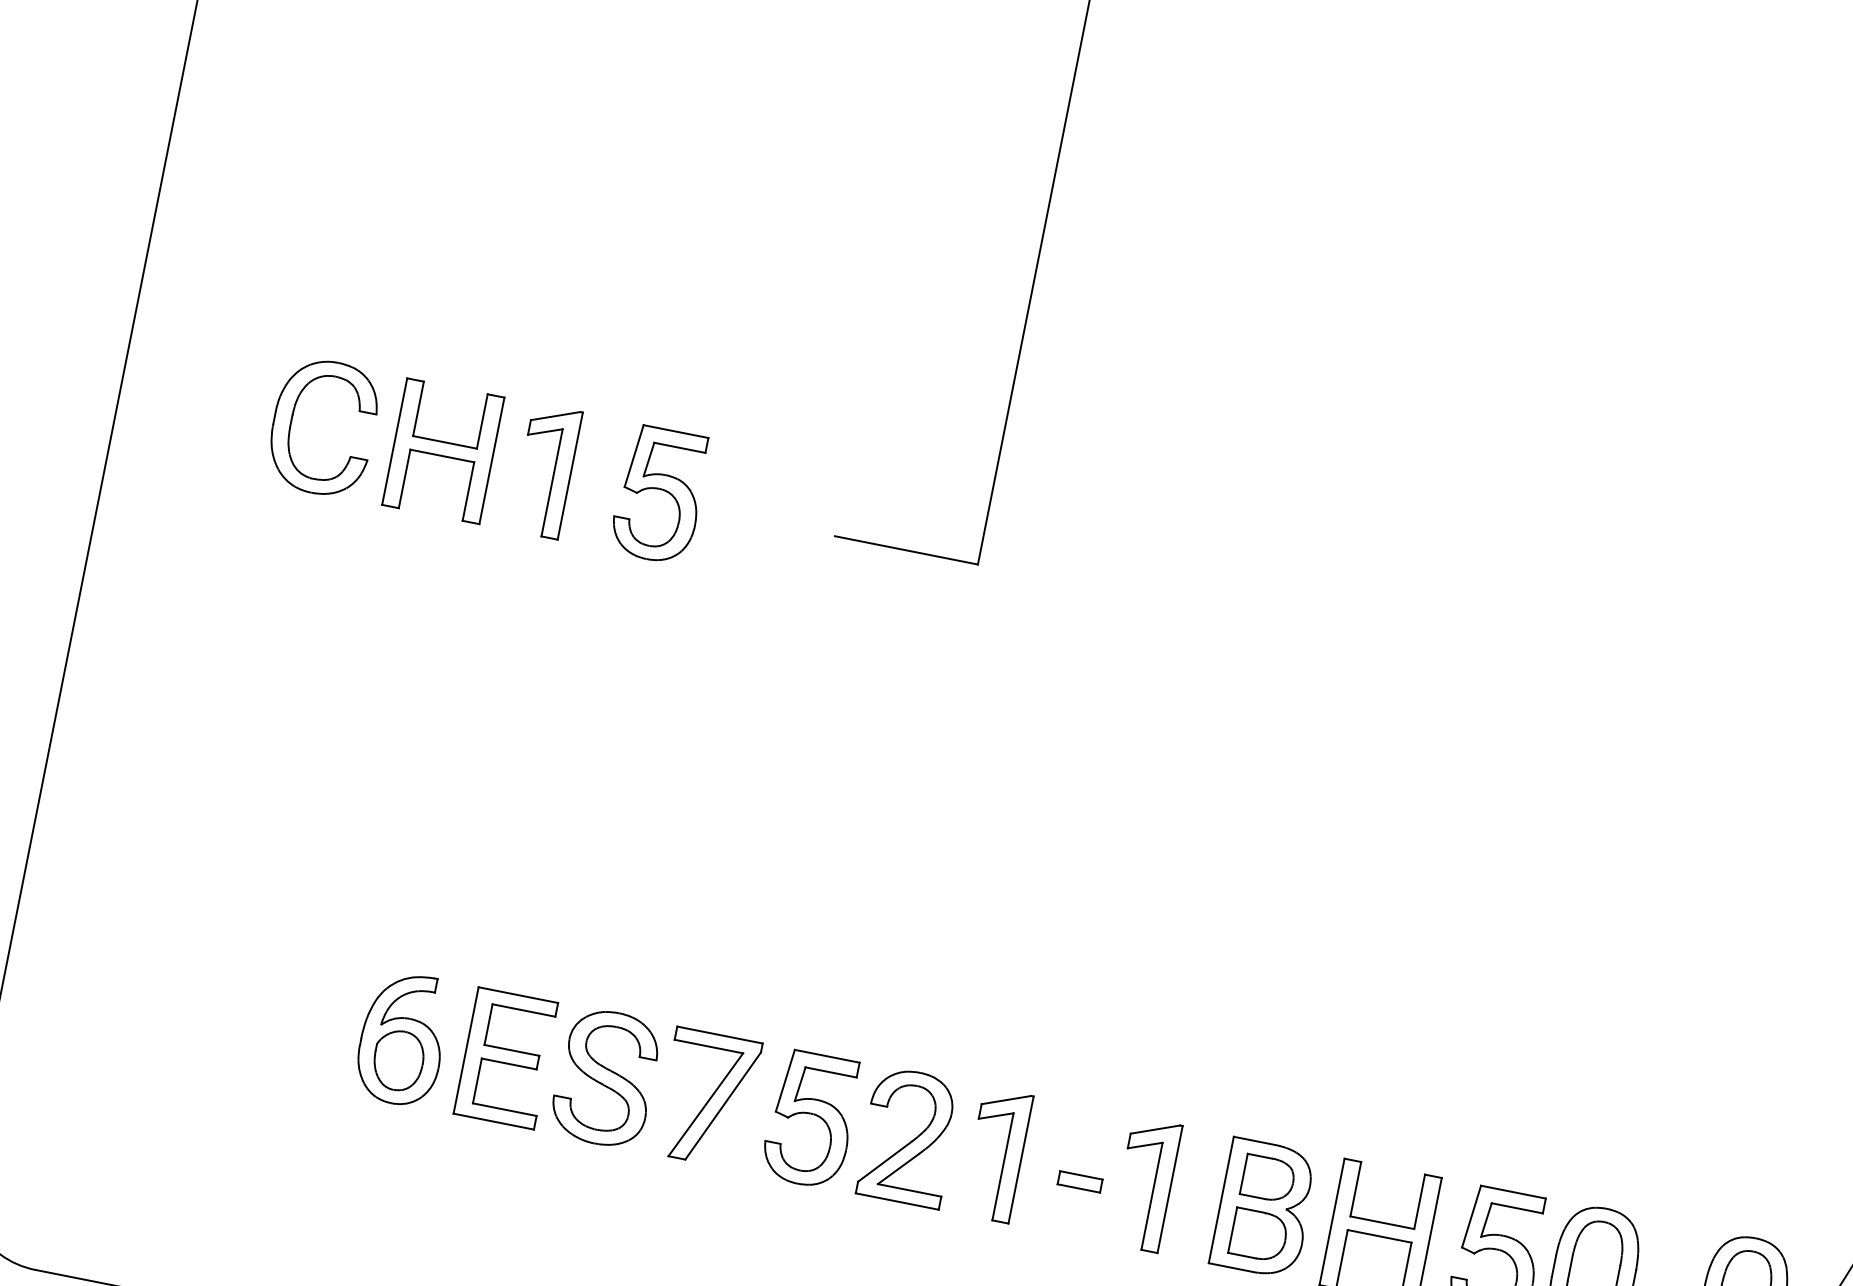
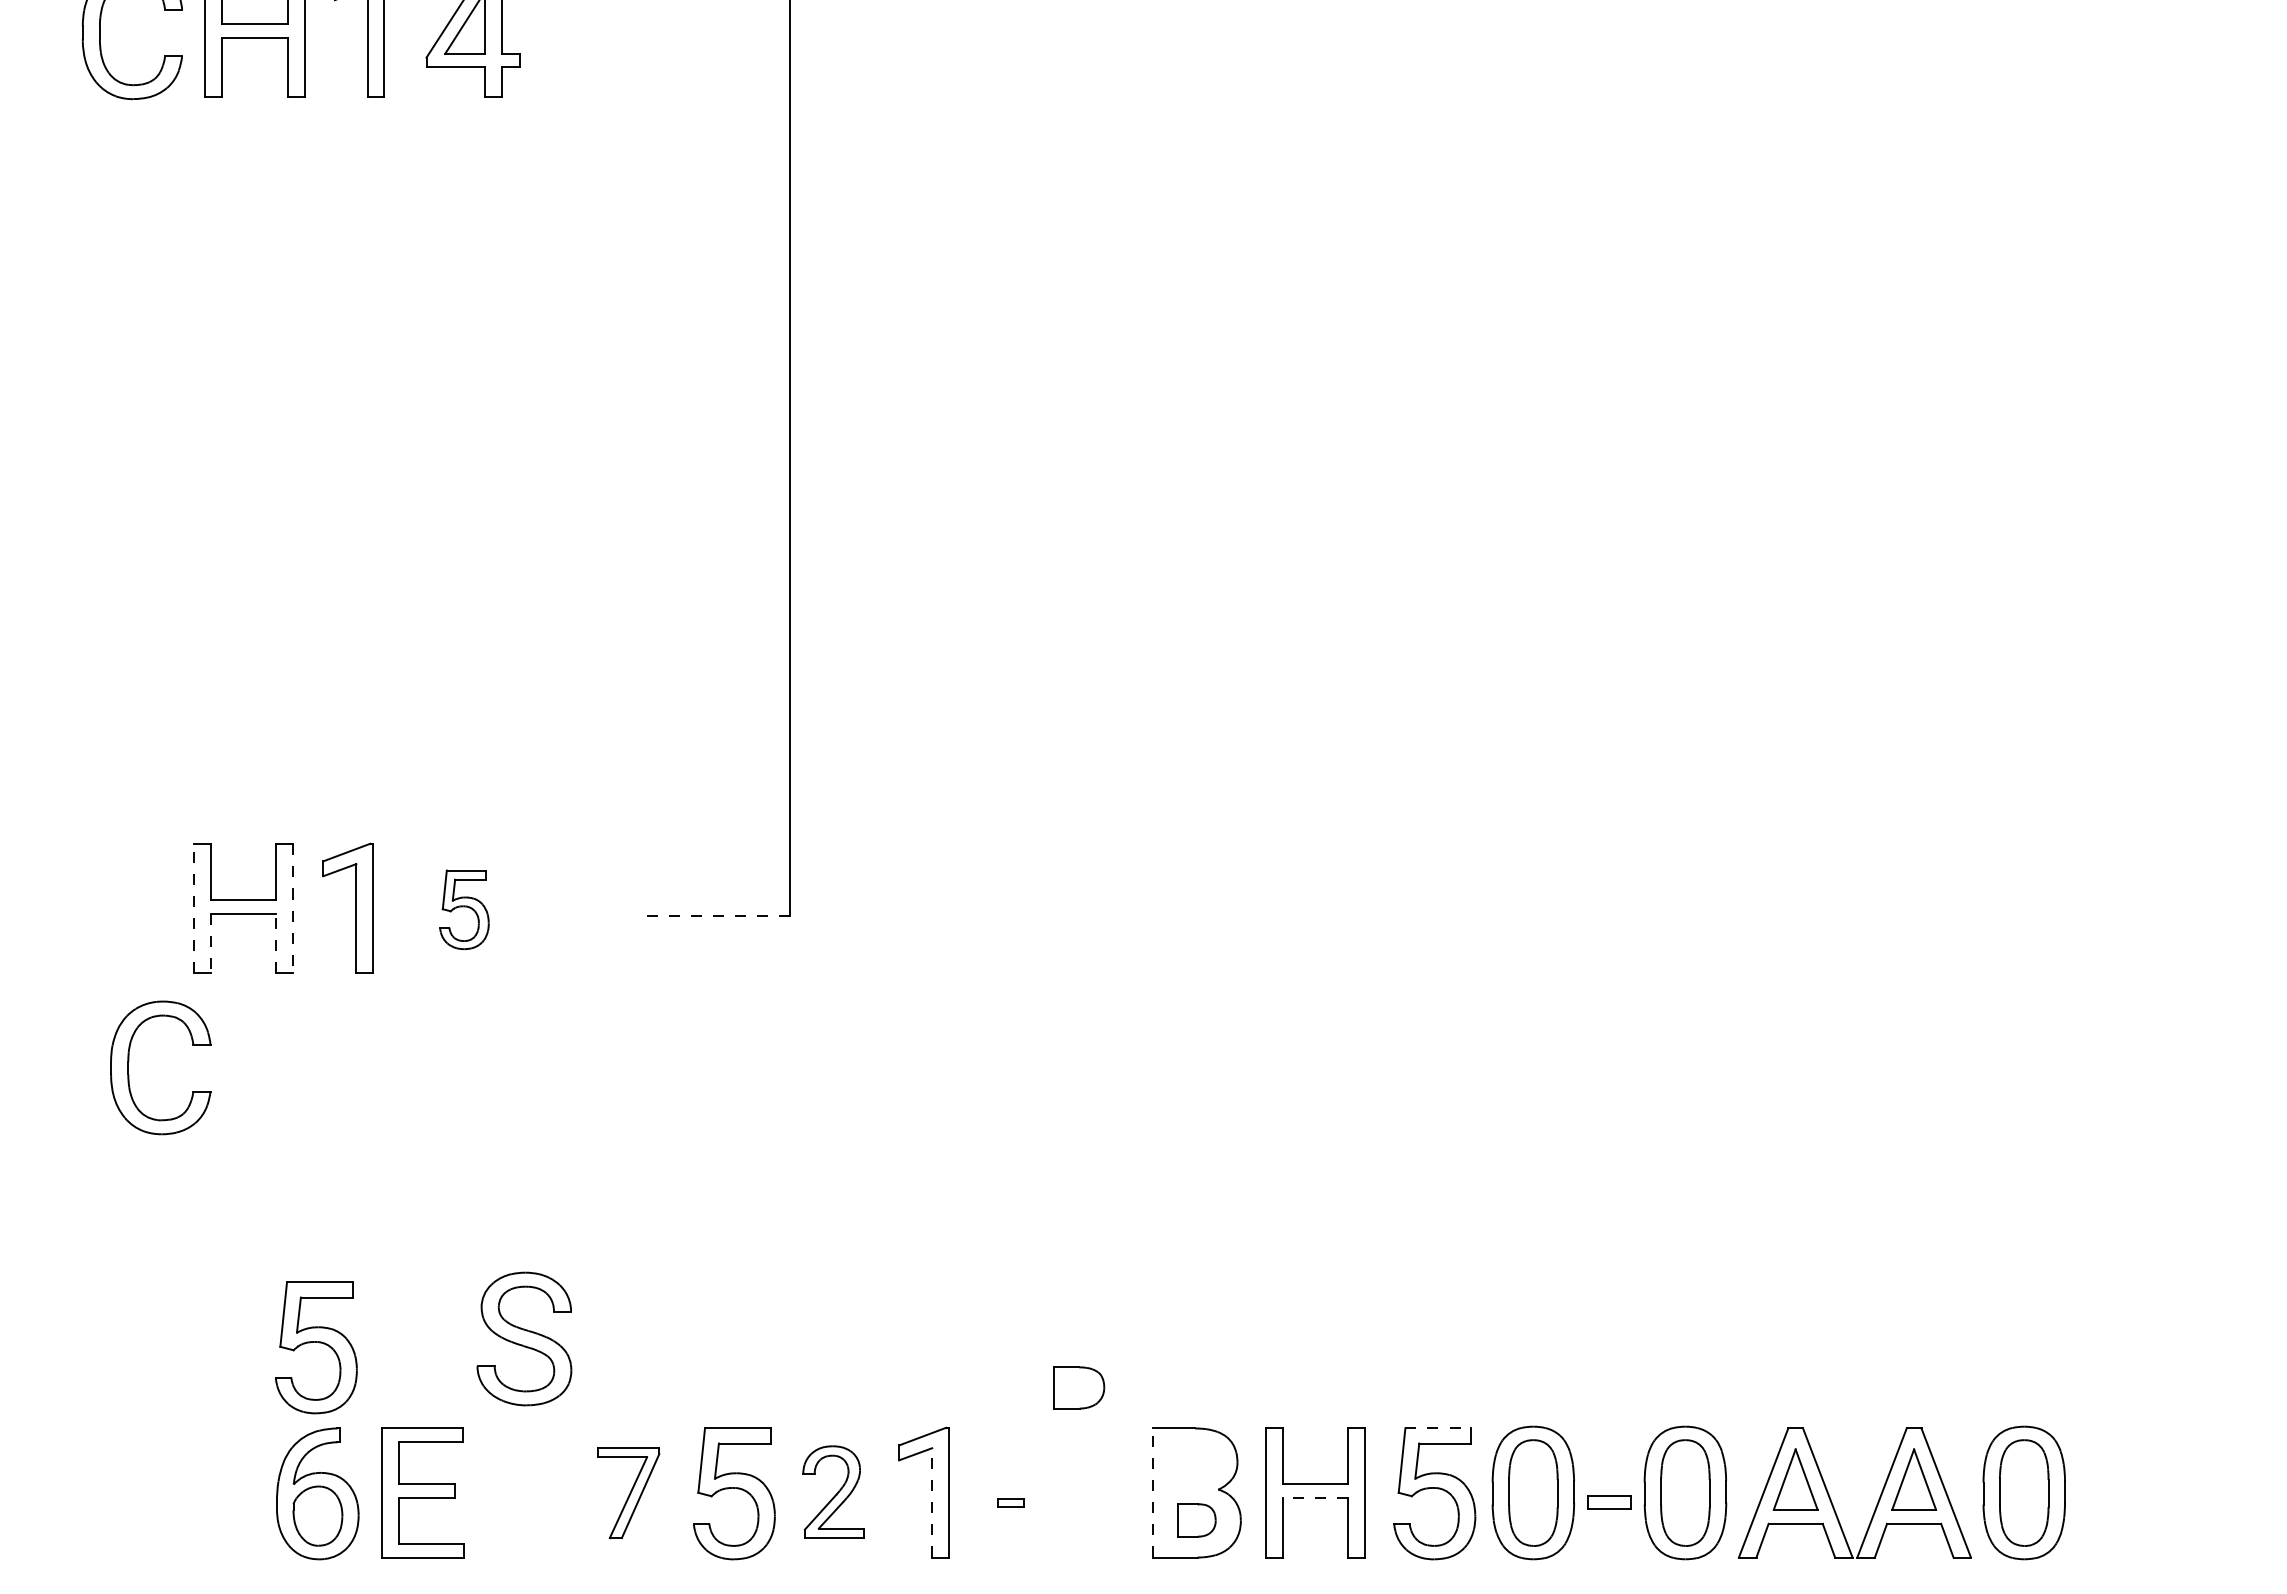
part: (293, 415) -> (129, 1061), moved
line: (394, 441) -> (193, 908), solid -> dashed
line: (491, 460) -> (292, 908), solid -> dashed
line: (404, 478) -> (210, 943), solid -> dashed
line: (468, 491) -> (275, 943), solid -> dashed
part: (659, 494) -> (464, 909), size x0.6
line: (905, 550) -> (716, 916), solid -> dashed
part: (429, 895) -> (316, 1347), added
part: (605, 1077) -> (524, 1338), moved
part: (707, 1097) -> (628, 1492), size x0.7
part: (908, 1136) -> (833, 1491), size x0.7
line: (1003, 1166) -> (932, 1502), solid -> dashed
part: (1268, 1178) -> (1079, 1387), moved
part: (1079, 1181) -> (1010, 1502), size x0.6
part: (1153, 1186) -> (1083, 1492), removed
line: (1513, 1192) -> (1438, 1428), solid -> dashed
line: (1221, 1199) -> (1153, 1492), solid -> dashed
part: (1258, 1235) -> (1196, 1520), size x0.7
line: (1379, 1235) -> (1315, 1497), solid -> dashed

